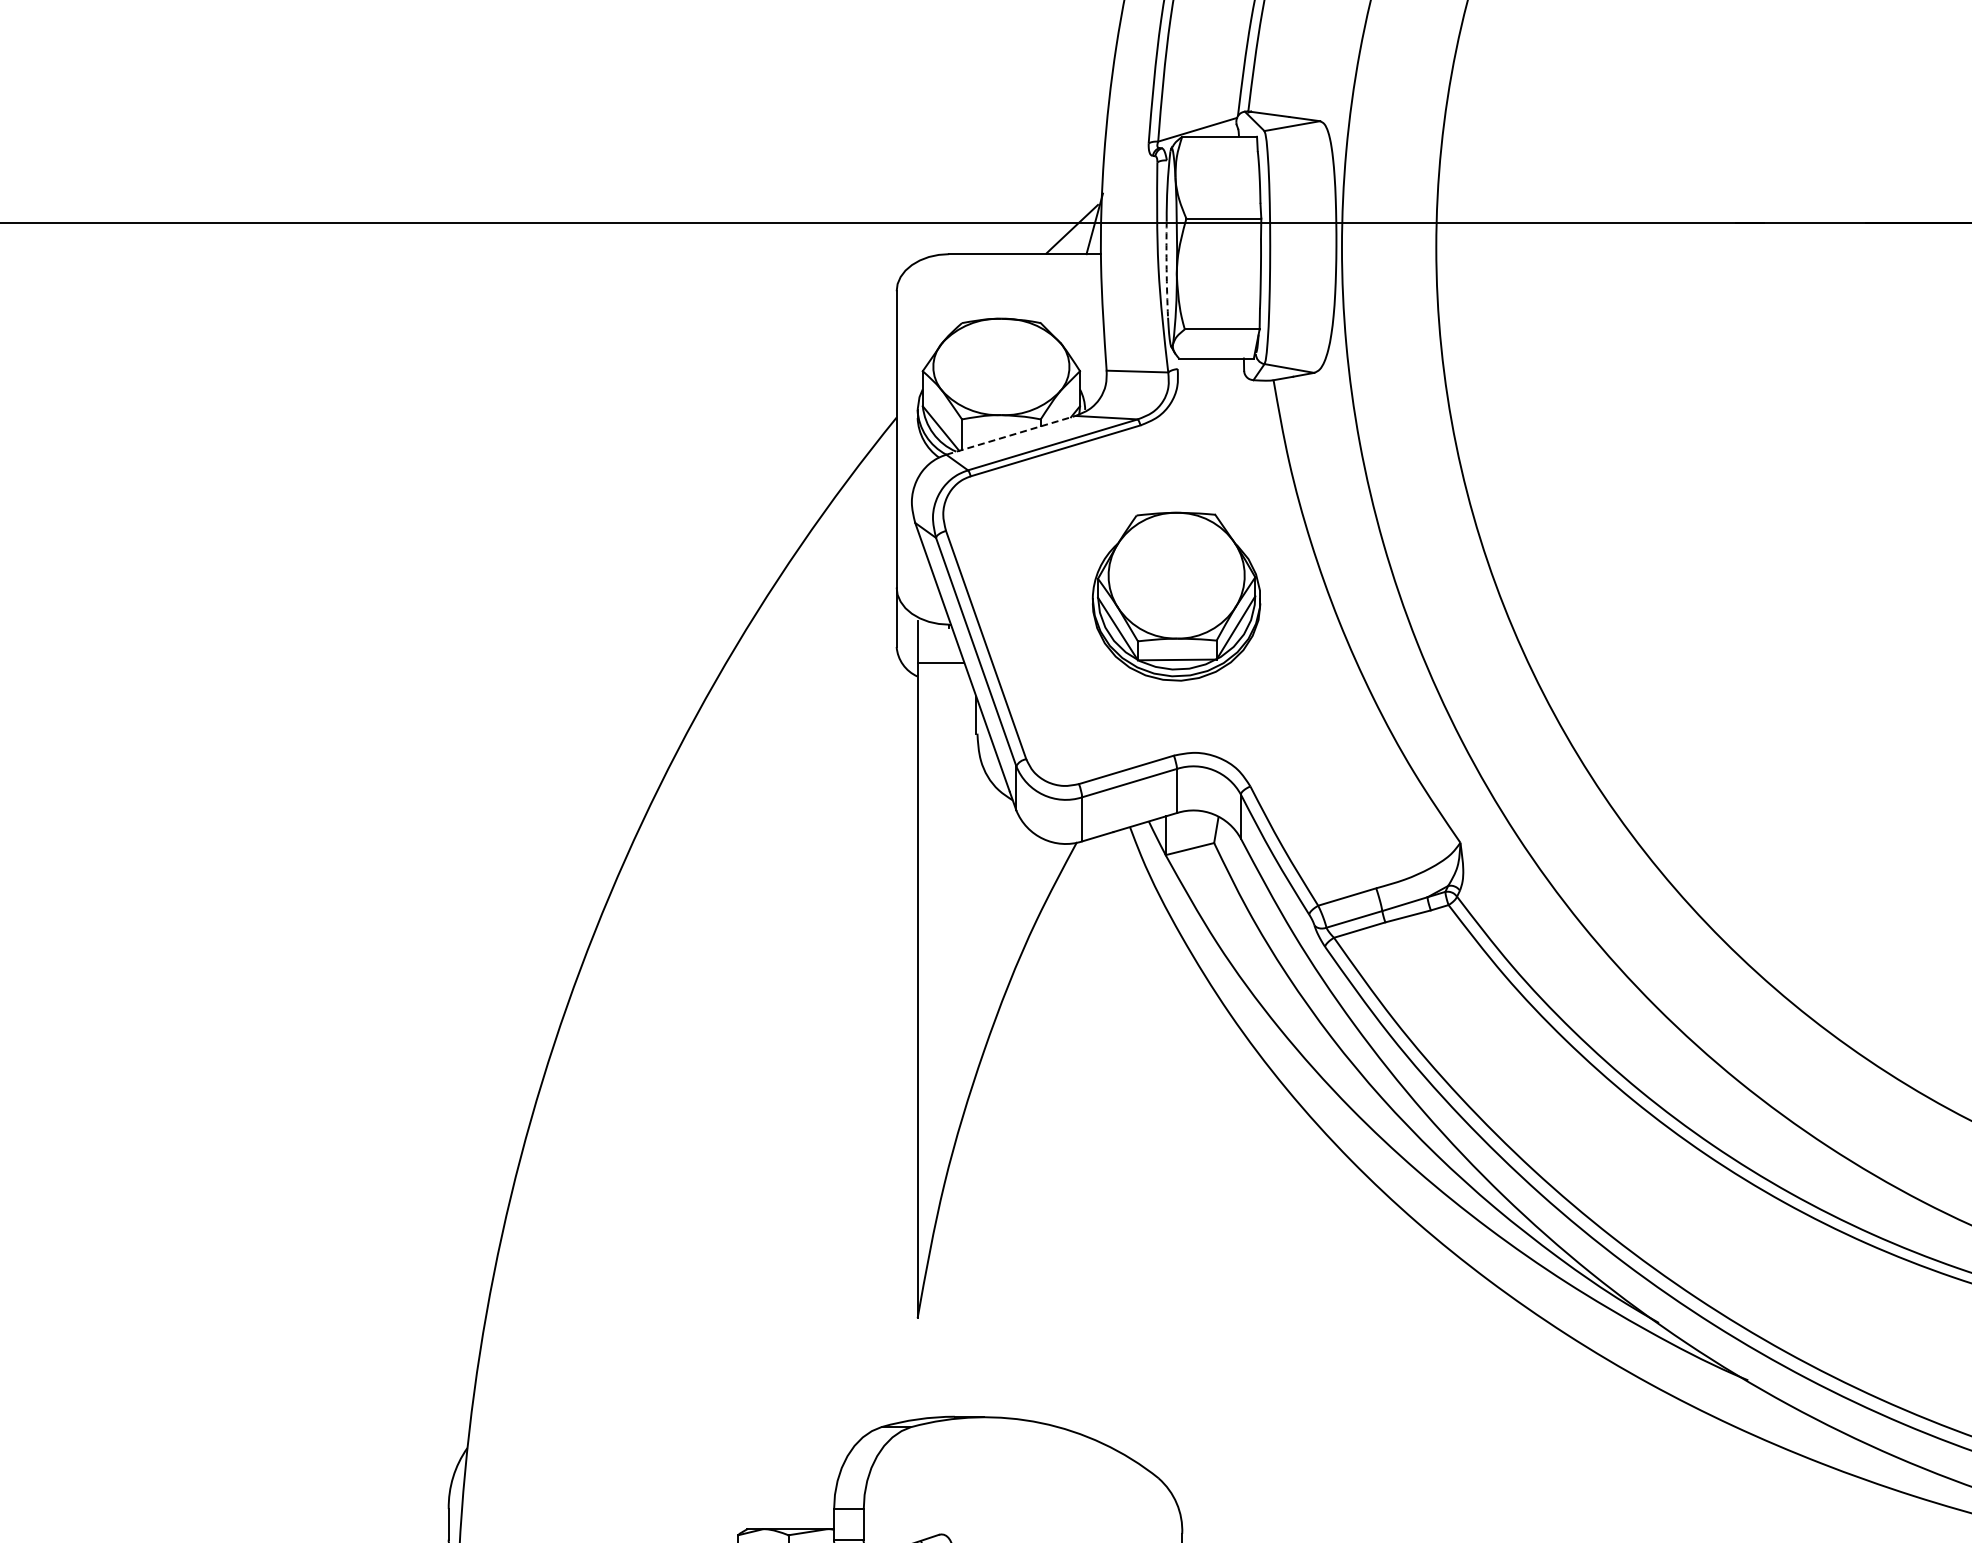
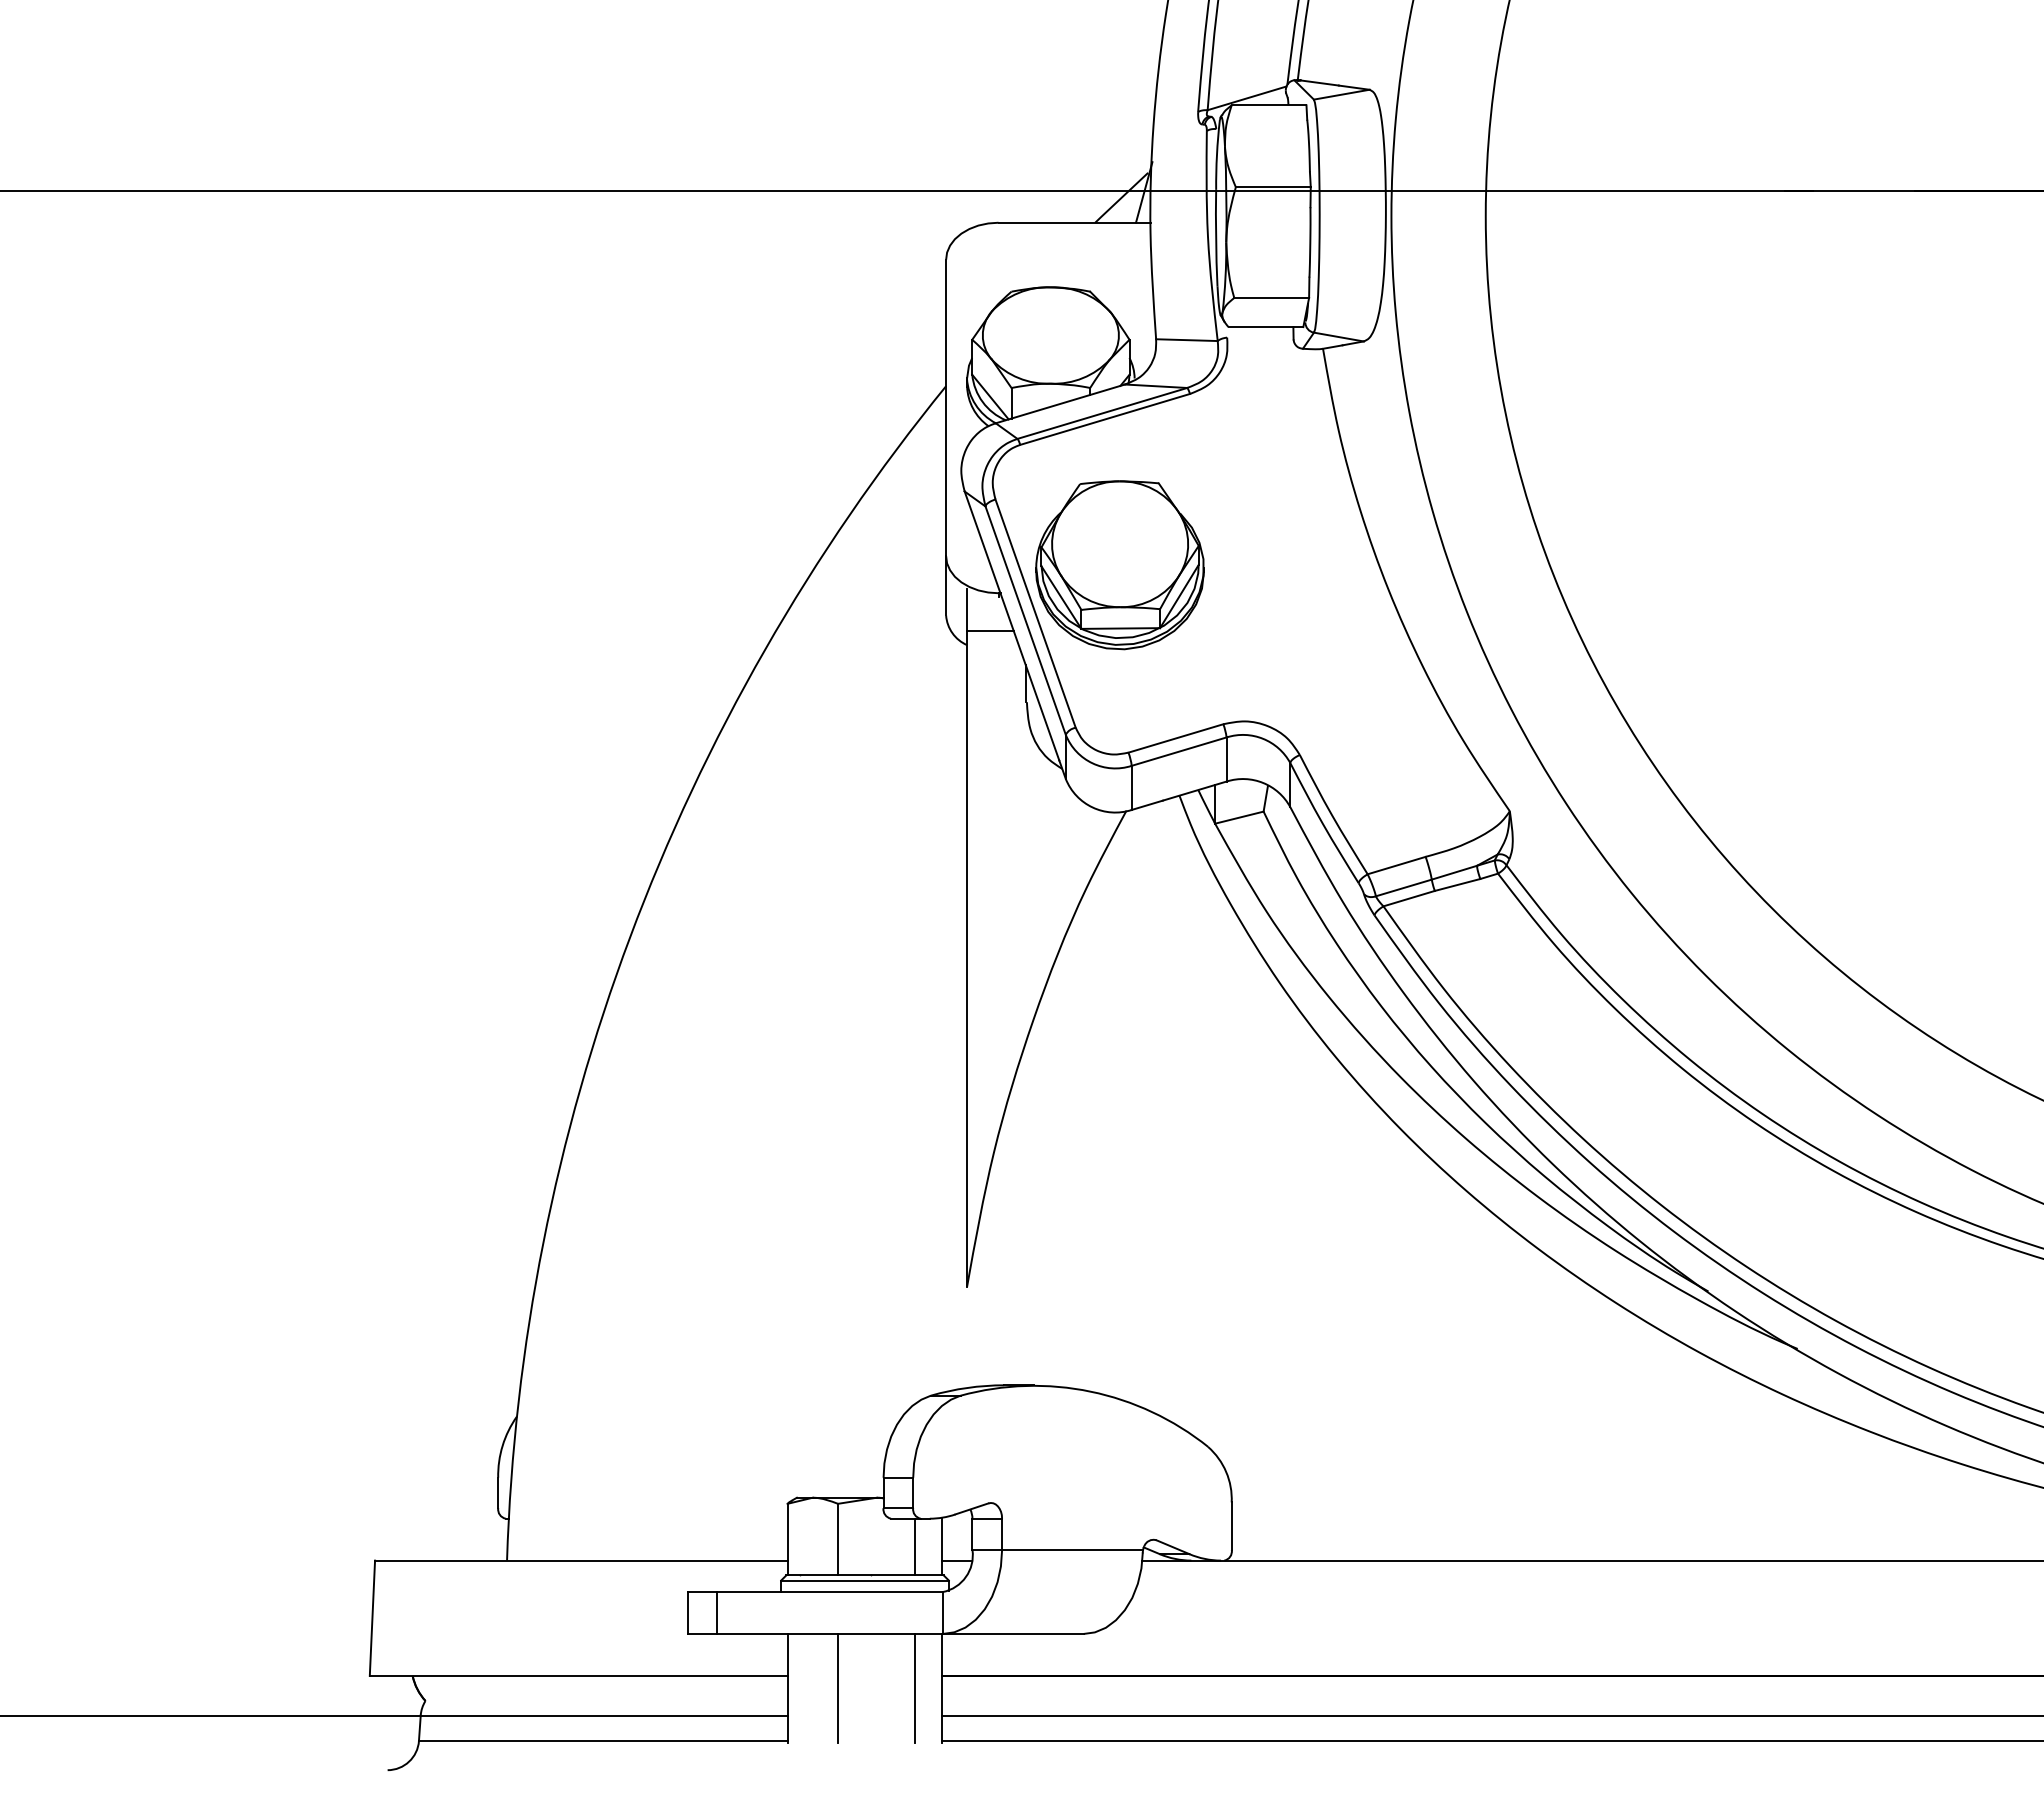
arc: (1167, 269) -> (1216, 238), dashed -> solid
line: (1011, 434) -> (1060, 403), dashed -> solid
part: (1176, 596) -> (1119, 565), moved

